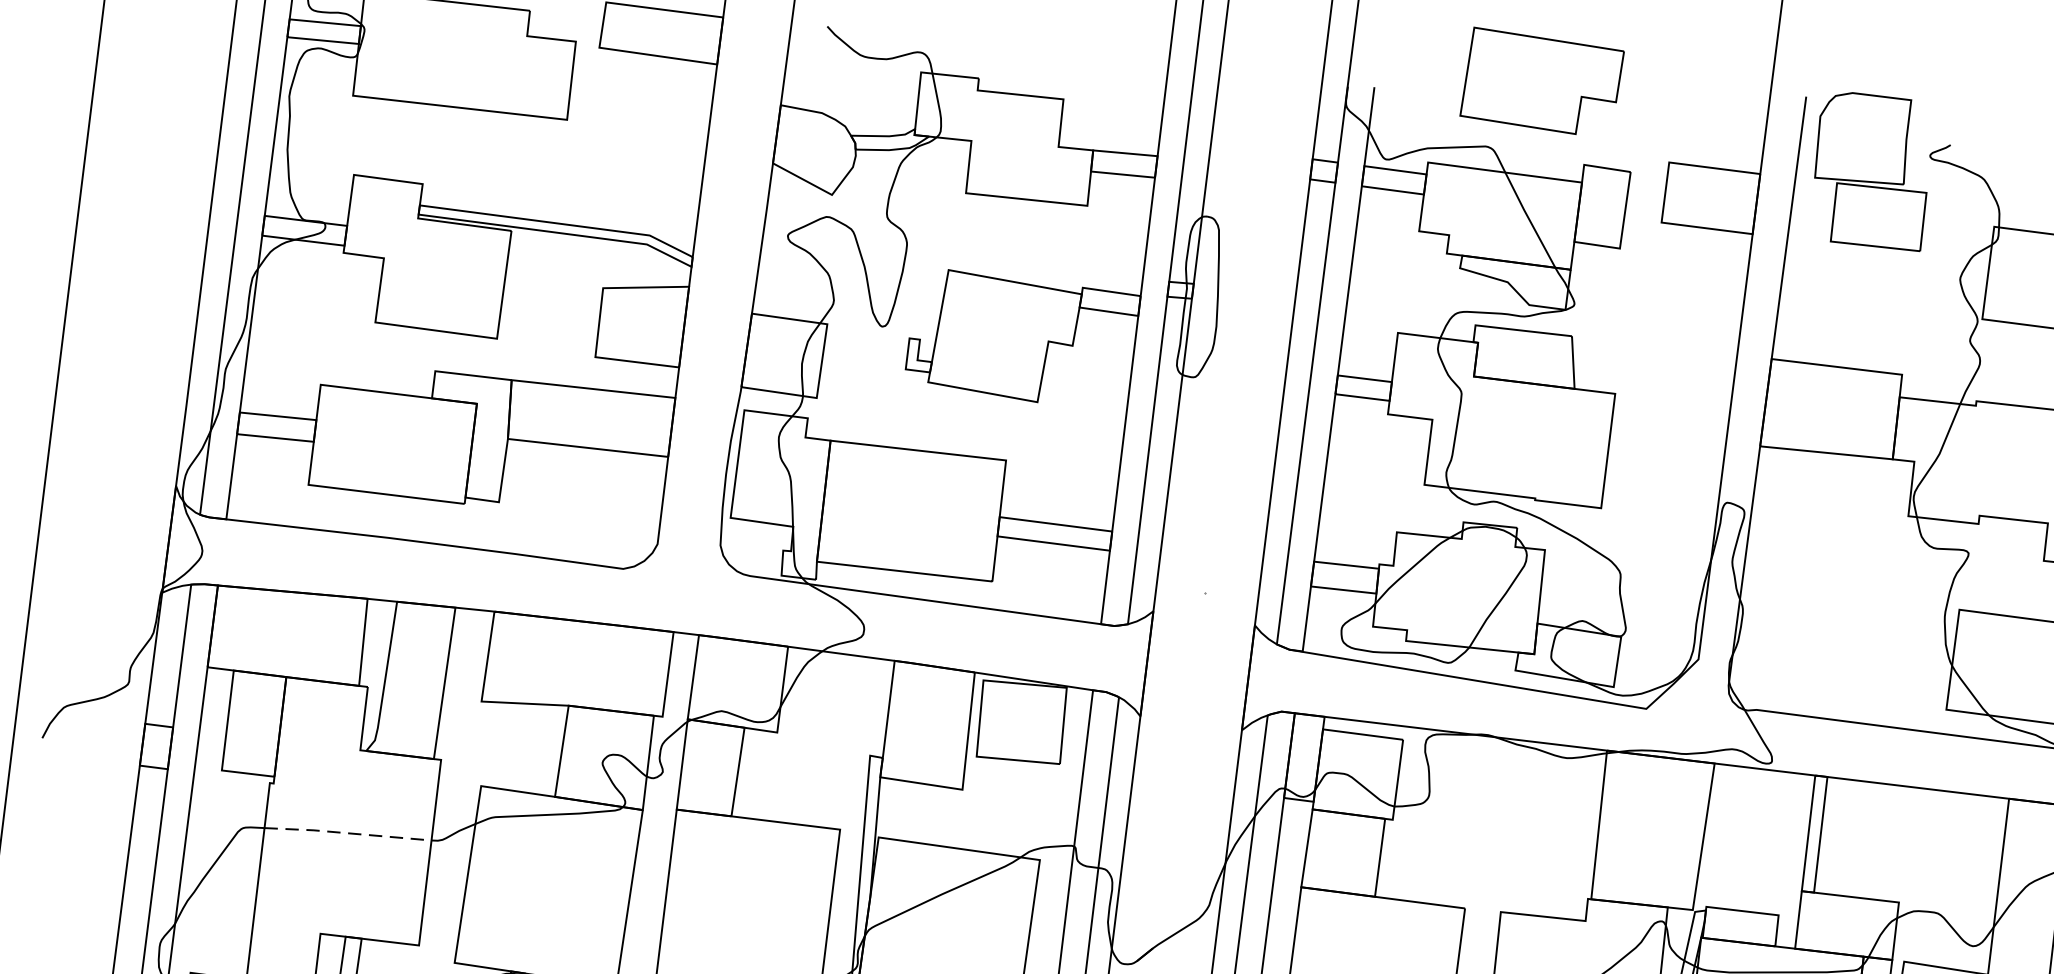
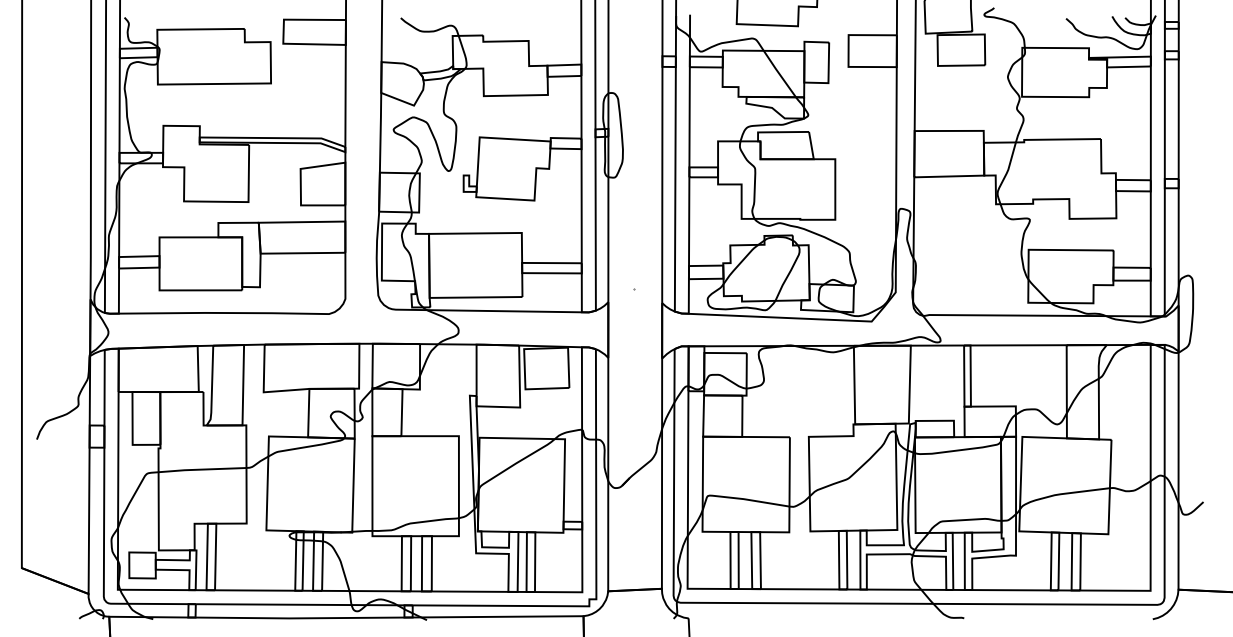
line: (348, 833) -> (202, 469), dashed -> solid

